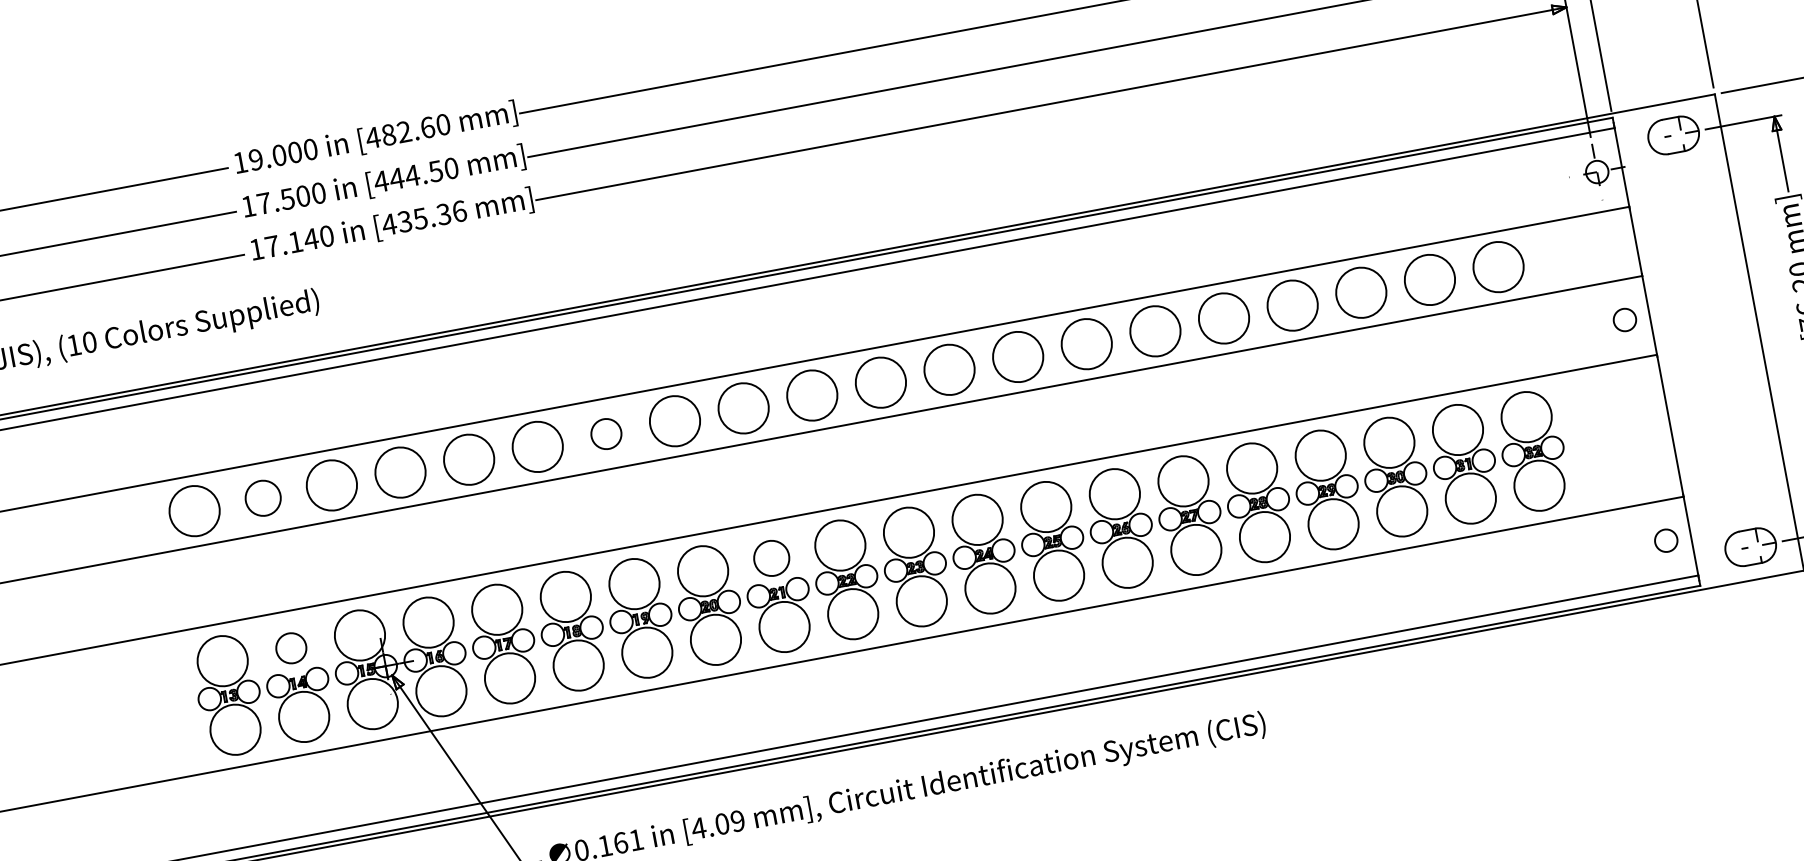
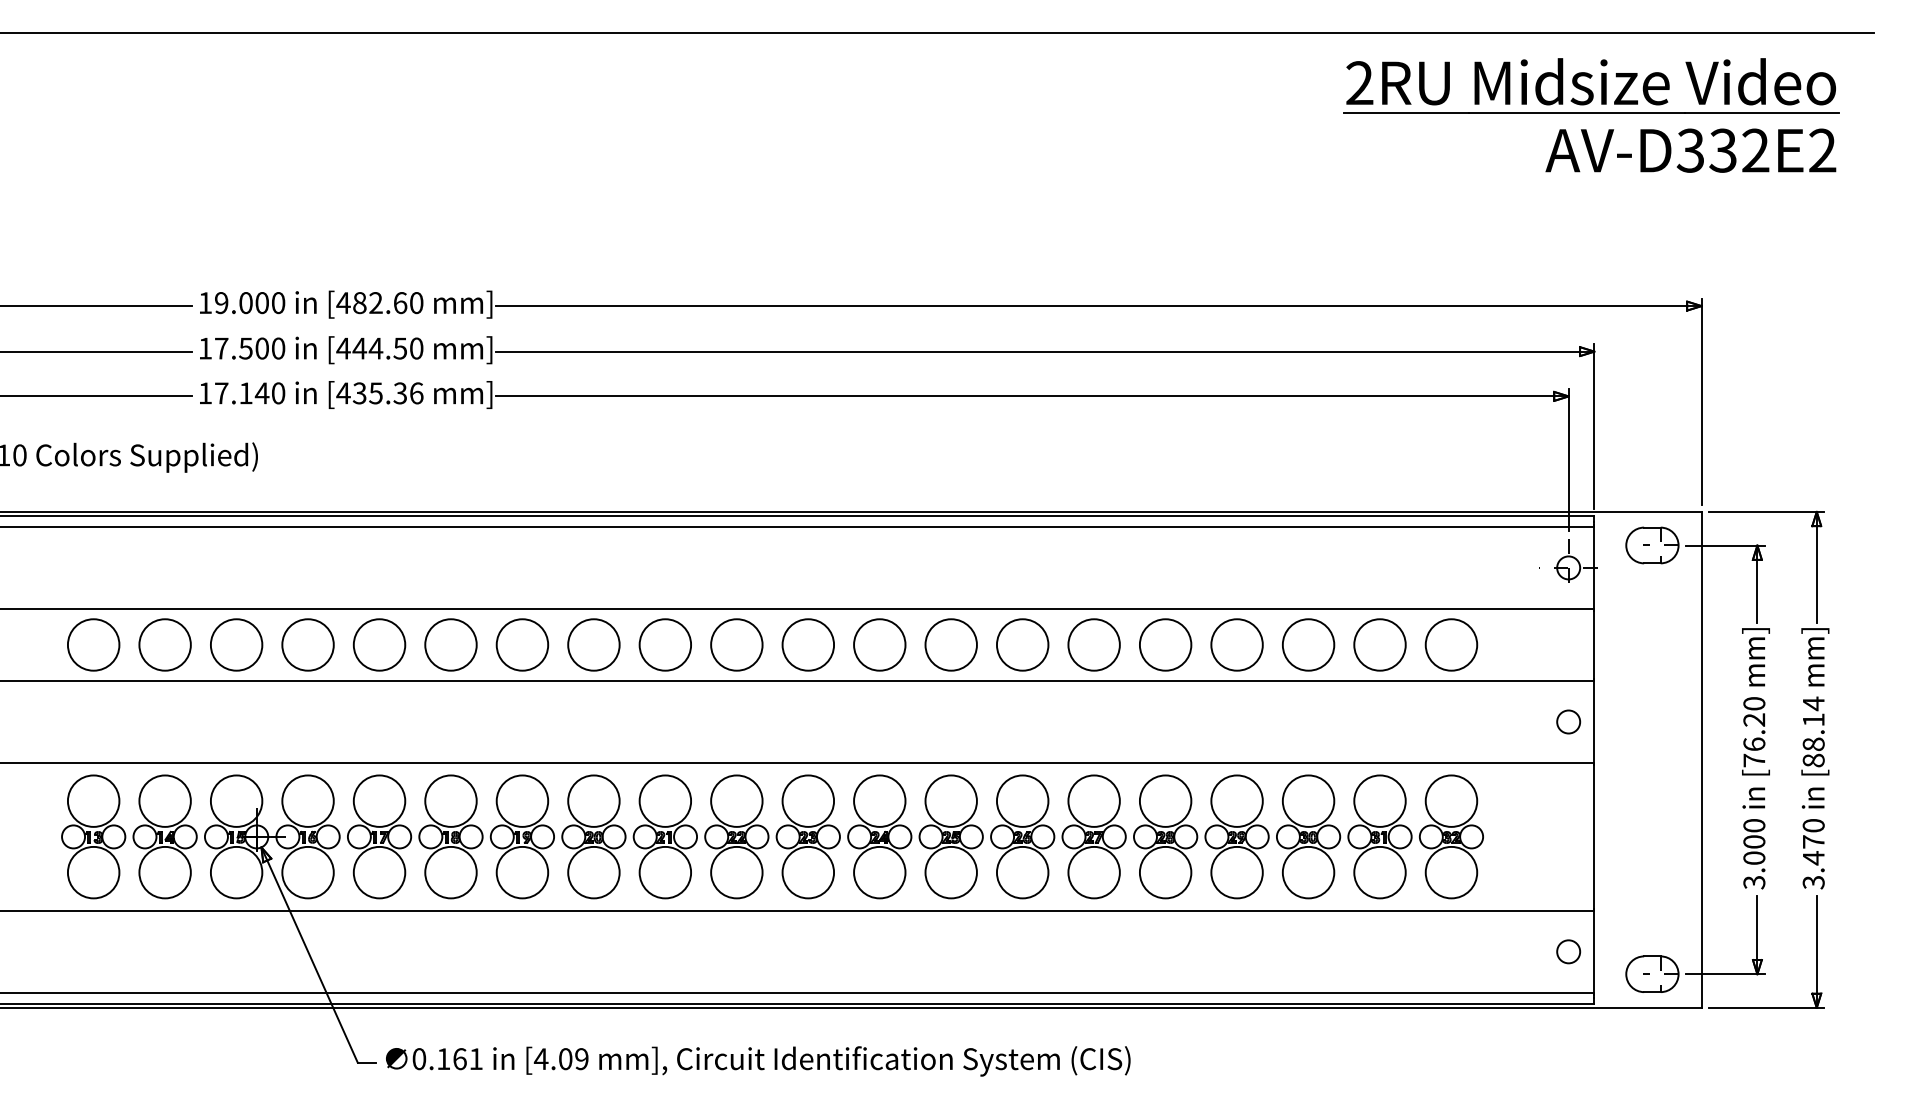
circle: (606, 433) -> (522, 644), size x1.67
circle: (262, 497) -> (164, 644), size x1.43
circle: (771, 557) -> (665, 800), size x1.43
circle: (290, 647) -> (164, 800), size x1.67

